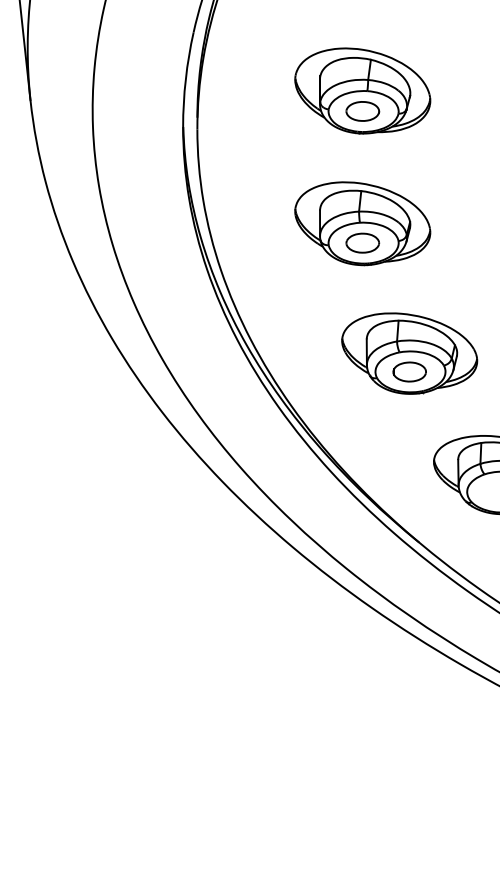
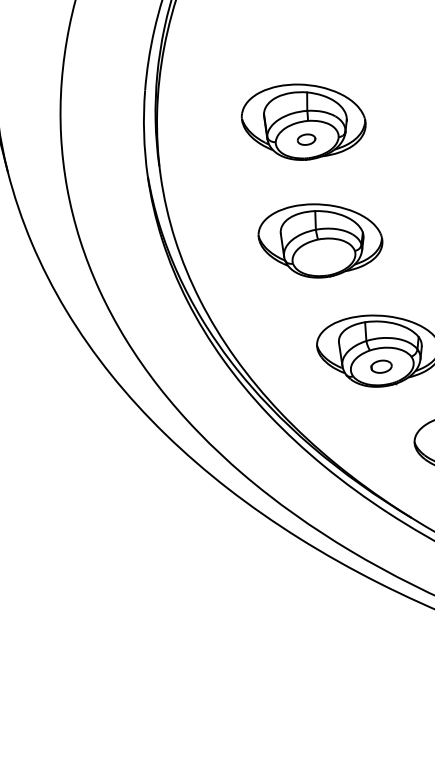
part: (362, 111) -> (306, 139), size x0.6
part: (362, 242) -> (322, 256), removed
part: (409, 371) -> (381, 366), size x0.7

